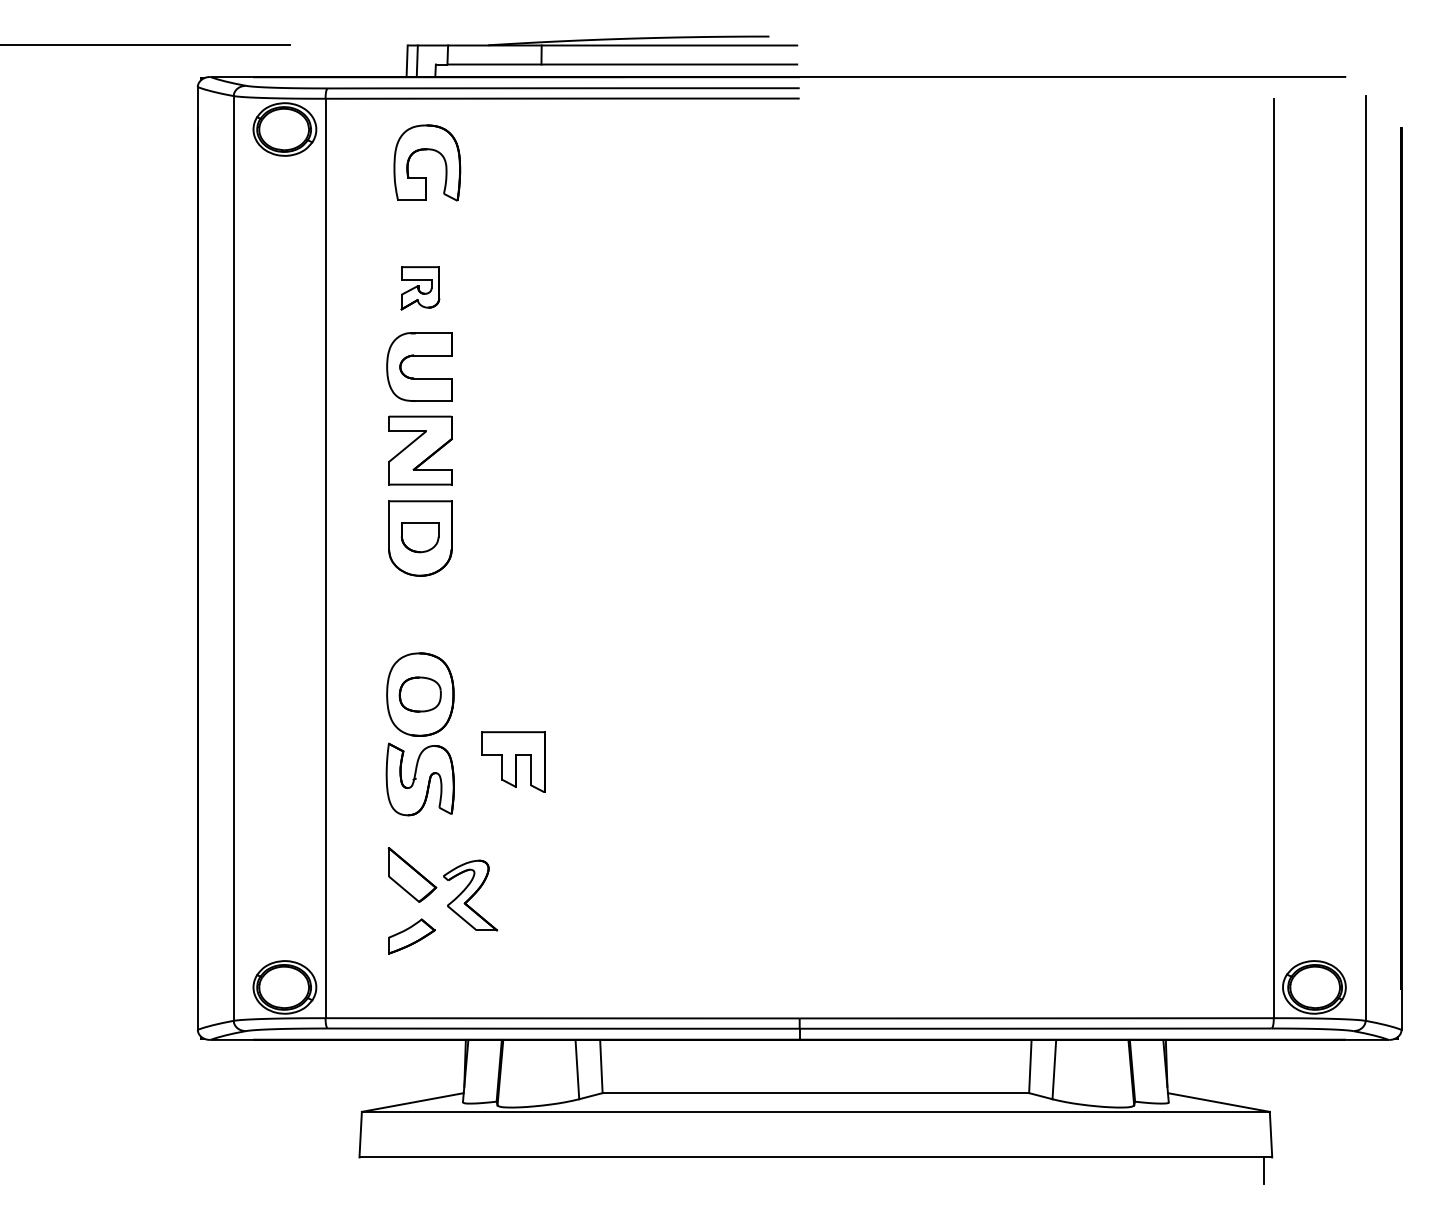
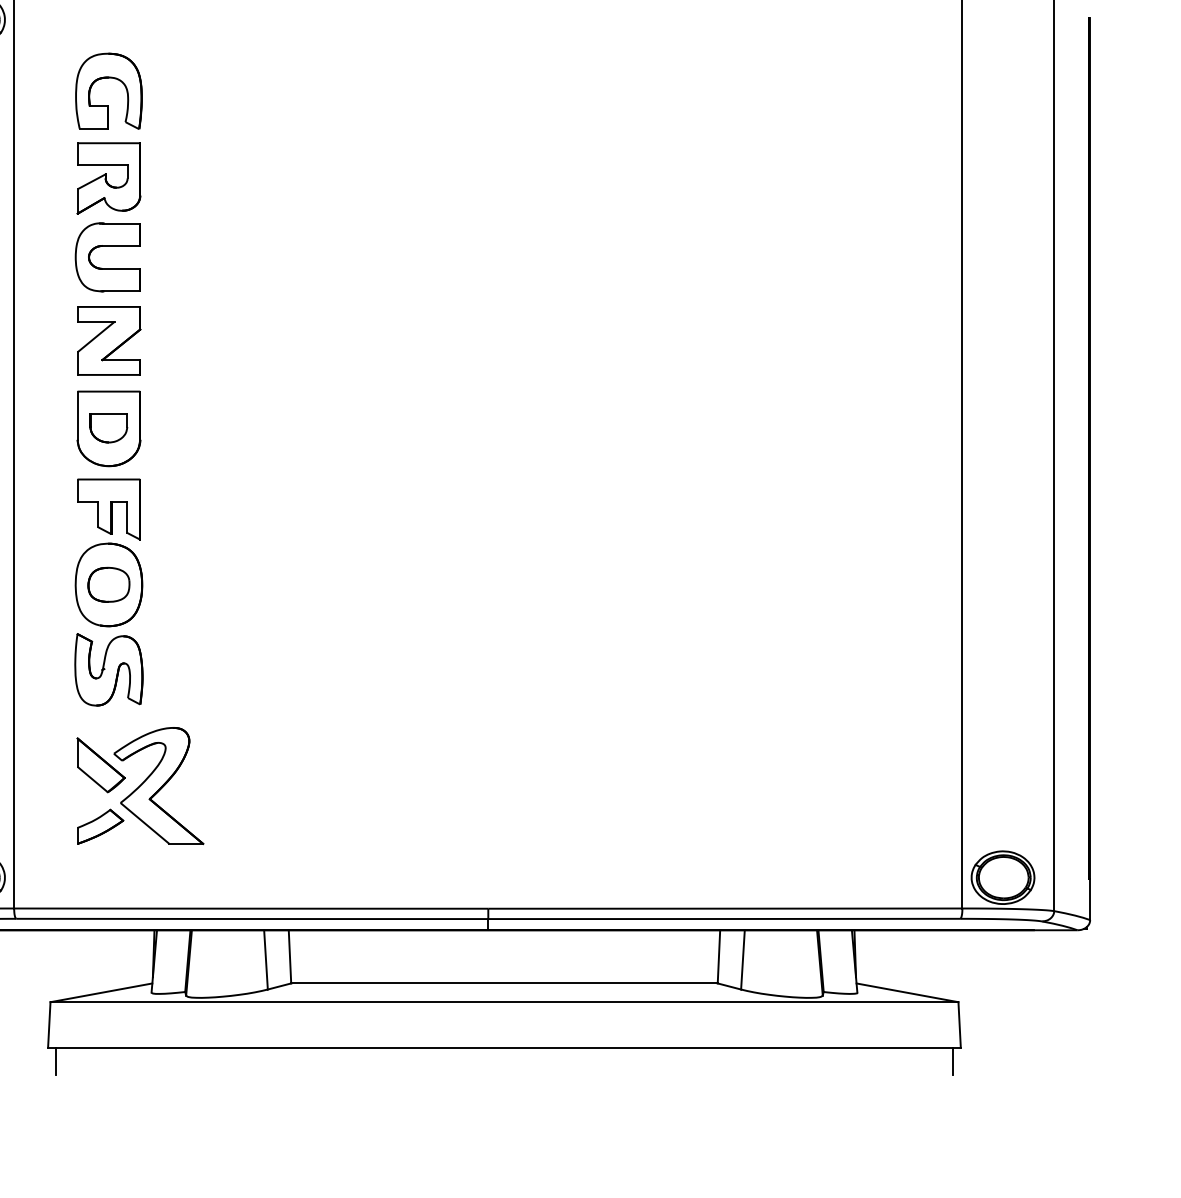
part: (427, 150) -> (109, 78), moved
part: (420, 288) -> (109, 178), size x1.67
part: (513, 761) -> (109, 508), moved
part: (470, 895) -> (159, 785), size x1.67
line: (367, 1170) -> (56, 1060), added

